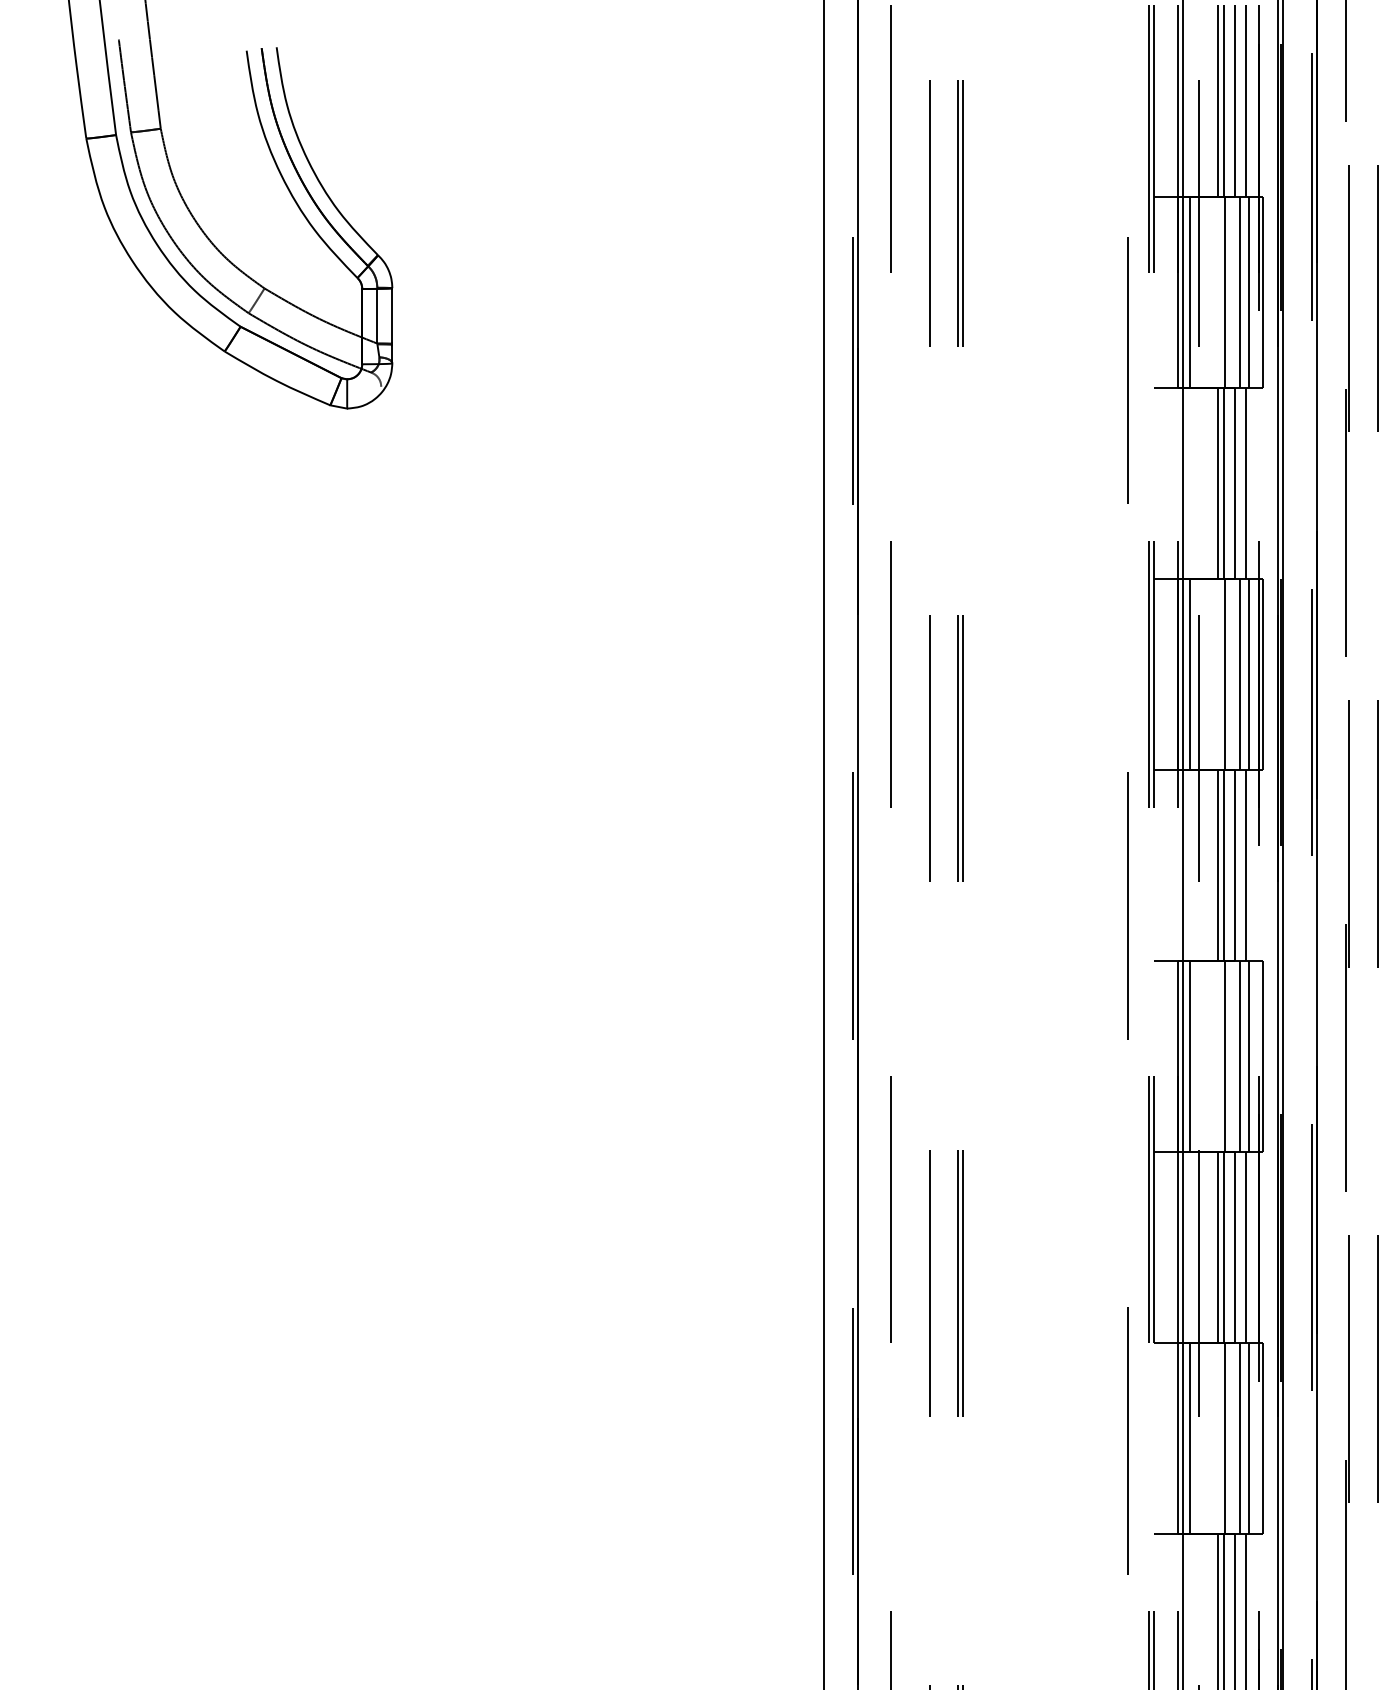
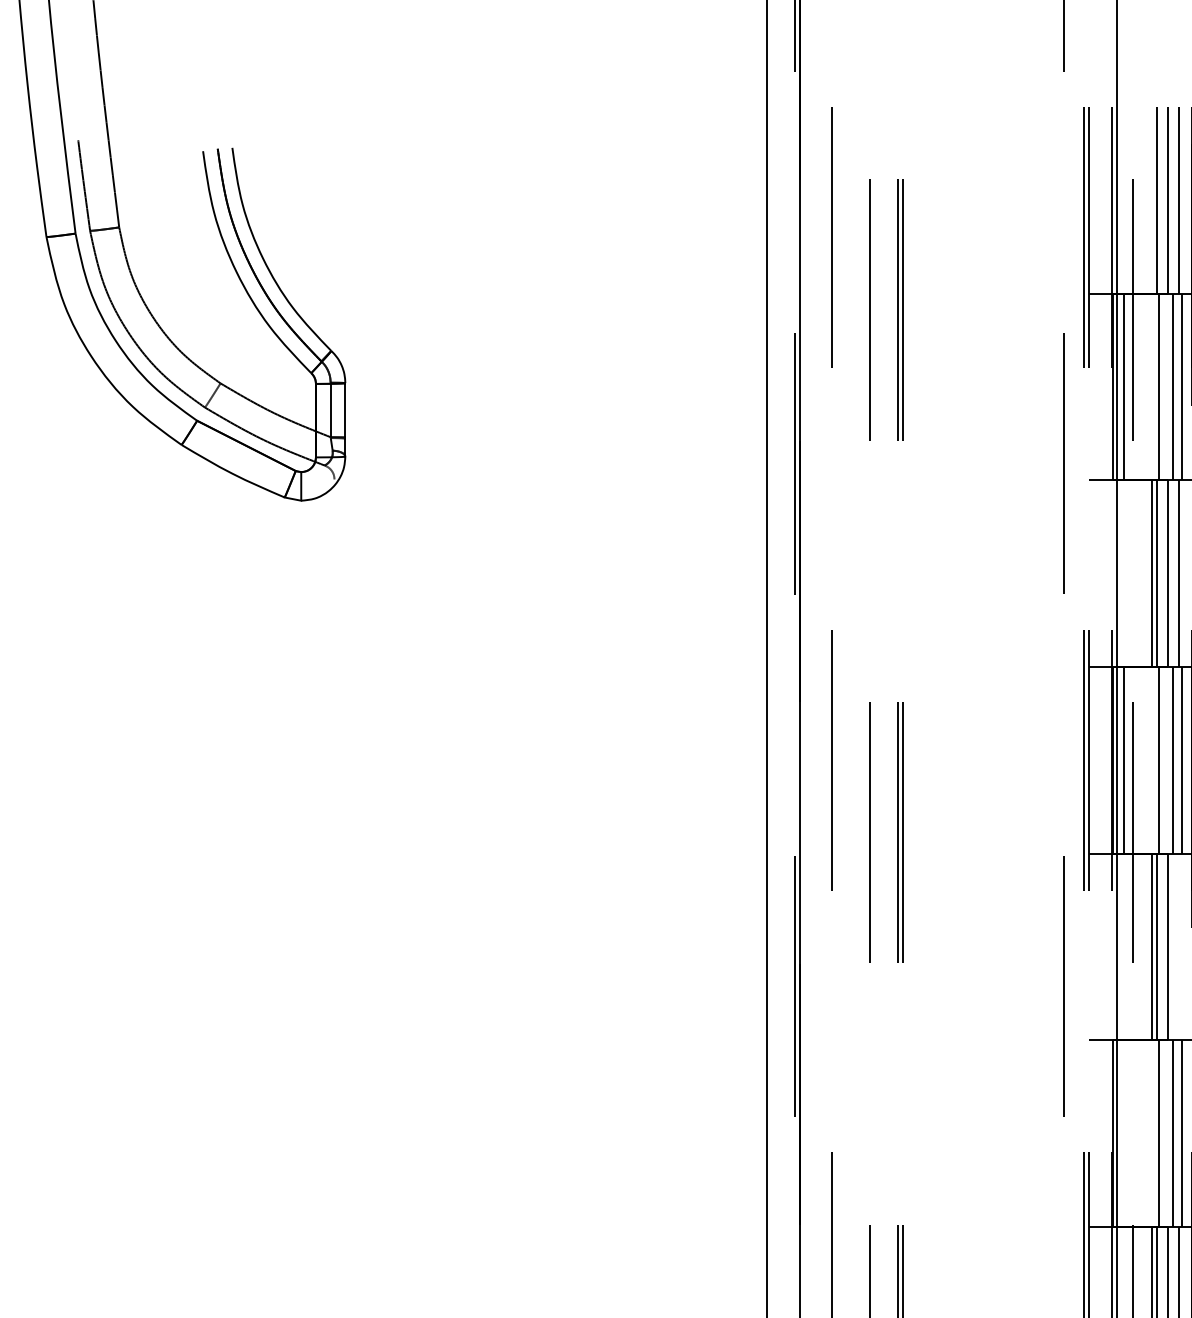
line: (1218, 100) -> (1152, 199), removed
line: (1246, 865) -> (1179, 946), removed
line: (1189, 1056) -> (1123, 1133), removed

